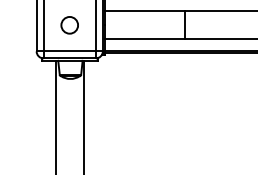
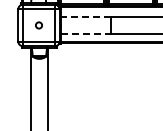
line: (144, 10) -> (85, 16), solid -> dashed
circle: (68, 25) -> (38, 25), size x0.6
line: (144, 39) -> (85, 34), solid -> dashed

